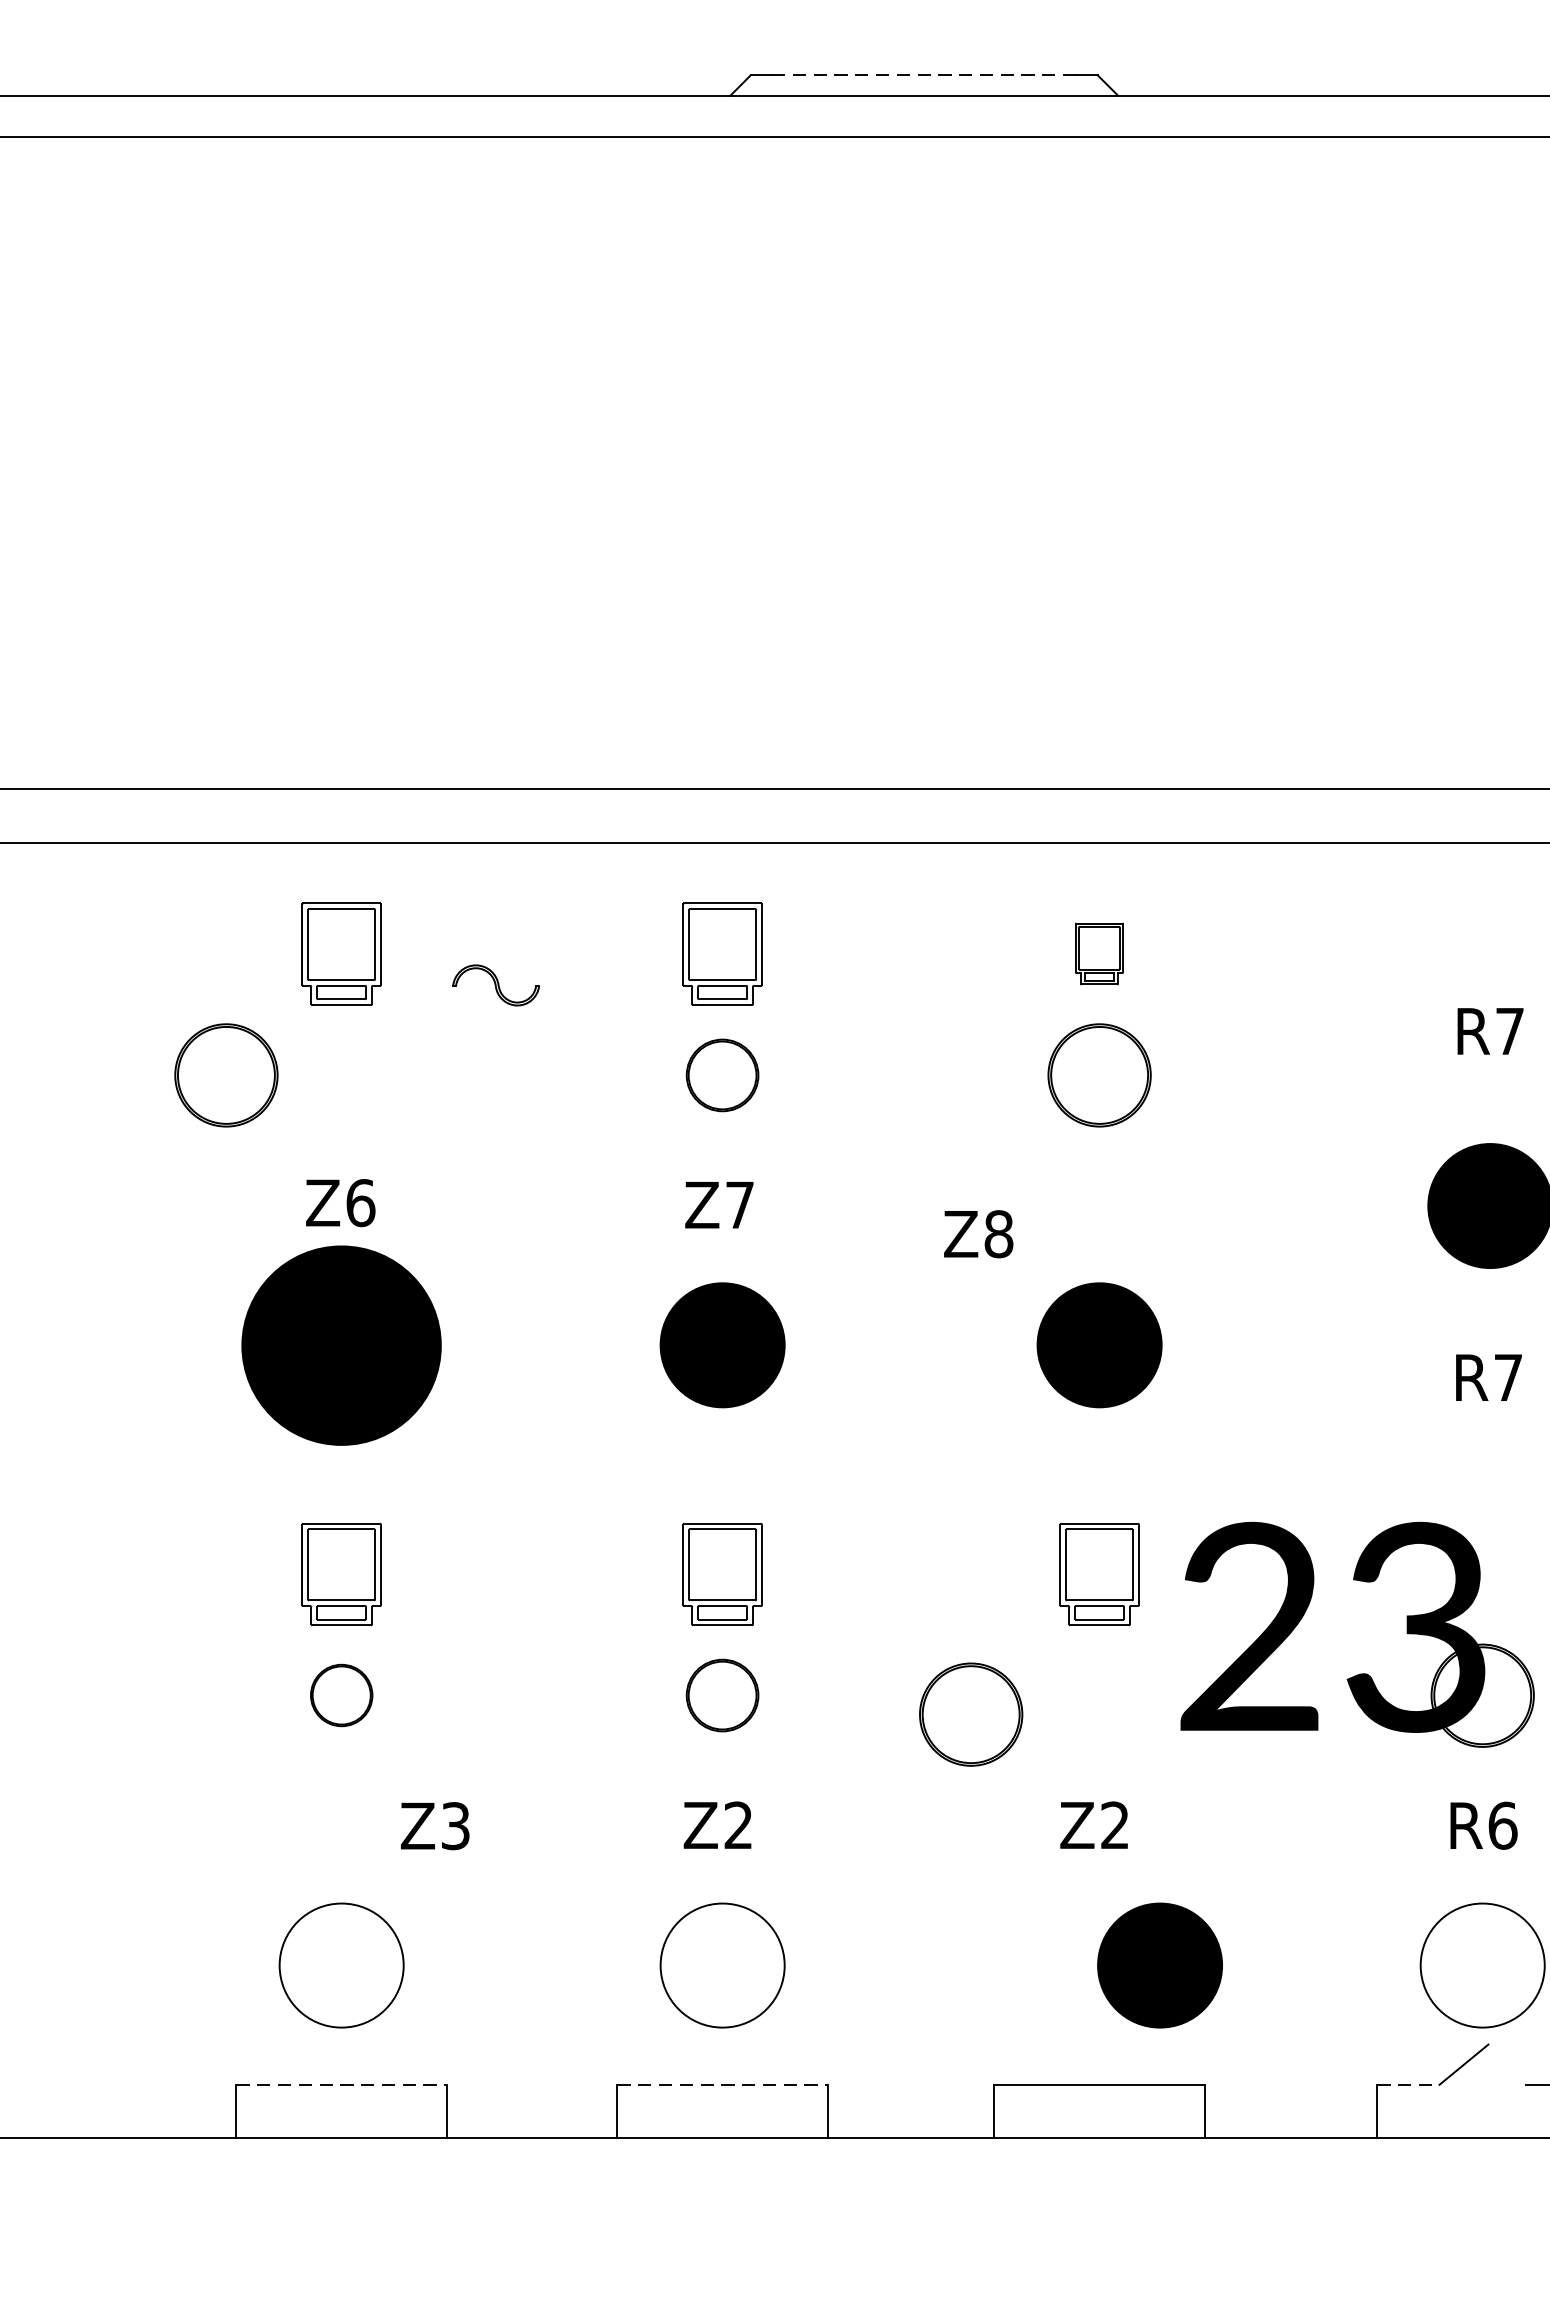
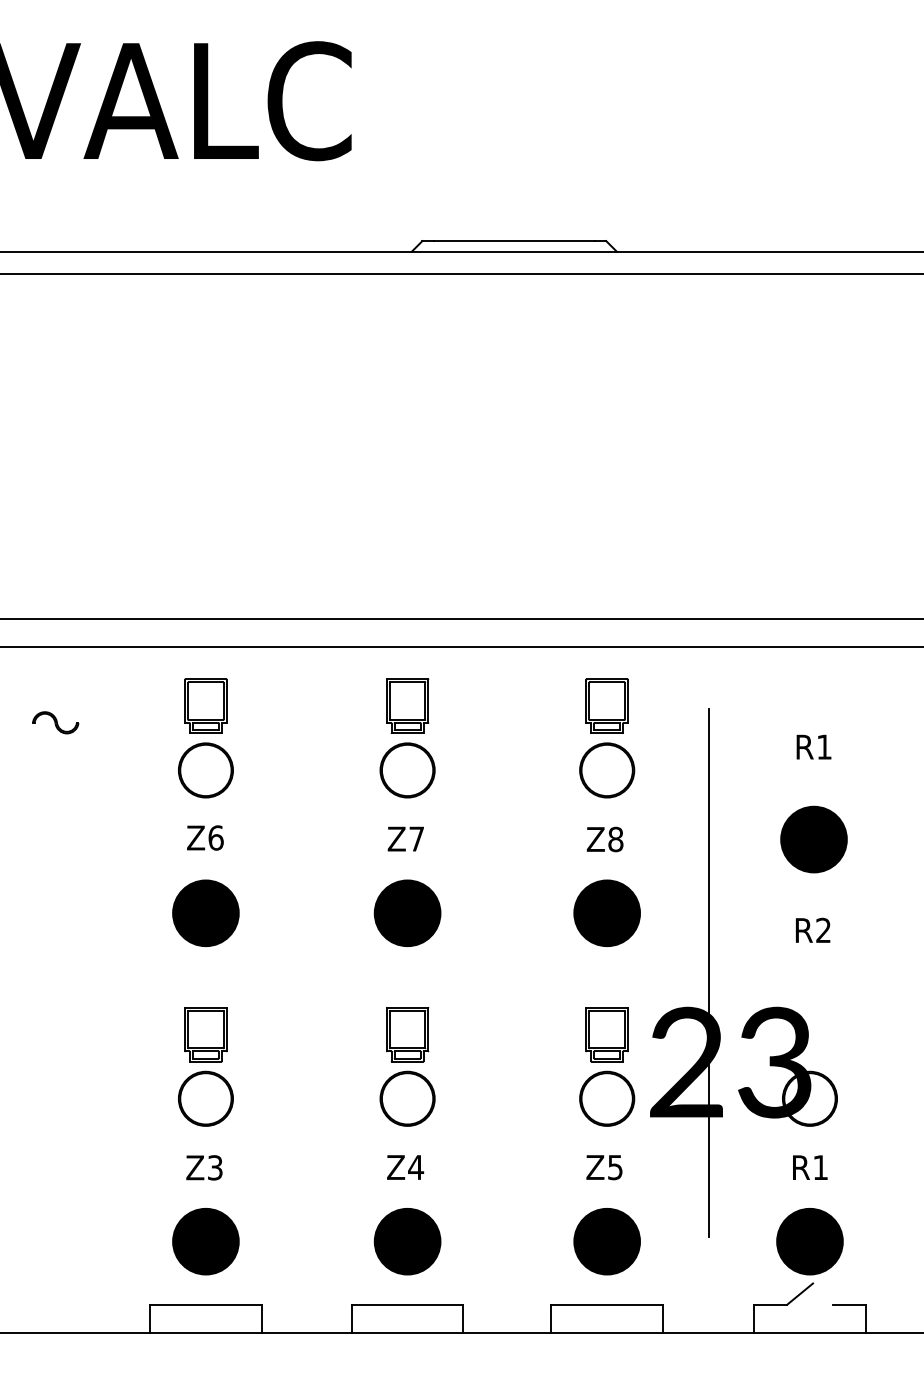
line: (922, 76) -> (513, 241), dashed -> solid
part: (1098, 952) -> (606, 705), size x1.67
part: (495, 984) -> (55, 722), moved
text: (1510, 1030) -> (824, 746), R7 -> R1
circle: (225, 1075) -> (205, 770), moved
circle: (722, 1075) -> (407, 770), size x1.43
text: (977, 1234) -> (604, 839), moved
part: (340, 1343) -> (205, 912), size x0.62
text: (1508, 1375) -> (823, 929), R7 -> R2
line: (1291, 1457) -> (708, 972), added
part: (340, 1695) -> (205, 1098), size x1.67
part: (722, 1695) -> (407, 1098), size x1.43
part: (971, 1713) -> (607, 1098), moved
text: (739, 1823) -> (416, 1166), Z2 -> Z4
text: (435, 1825) -> (204, 1167), moved
text: (1115, 1825) -> (615, 1167), Z2 -> Z5
text: (1502, 1825) -> (820, 1167), R6 -> R1
fill: (340, 1965) -> (205, 1241), added
fill: (722, 1965) -> (407, 1241), added
part: (1158, 1965) -> (606, 1241), moved
fill: (1481, 1965) -> (809, 1241), added
line: (340, 2084) -> (205, 1304), dashed -> solid
line: (722, 2084) -> (407, 1304), dashed -> solid
line: (1410, 2084) -> (771, 1304), dashed -> solid

